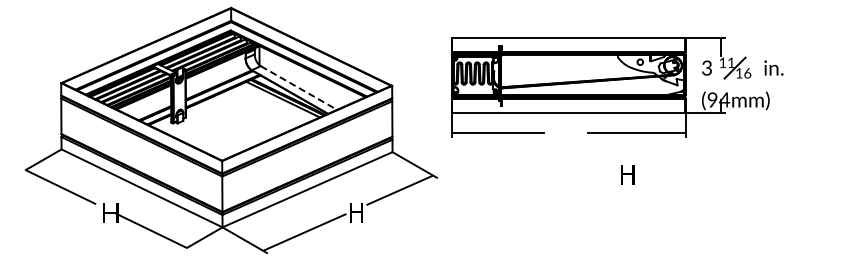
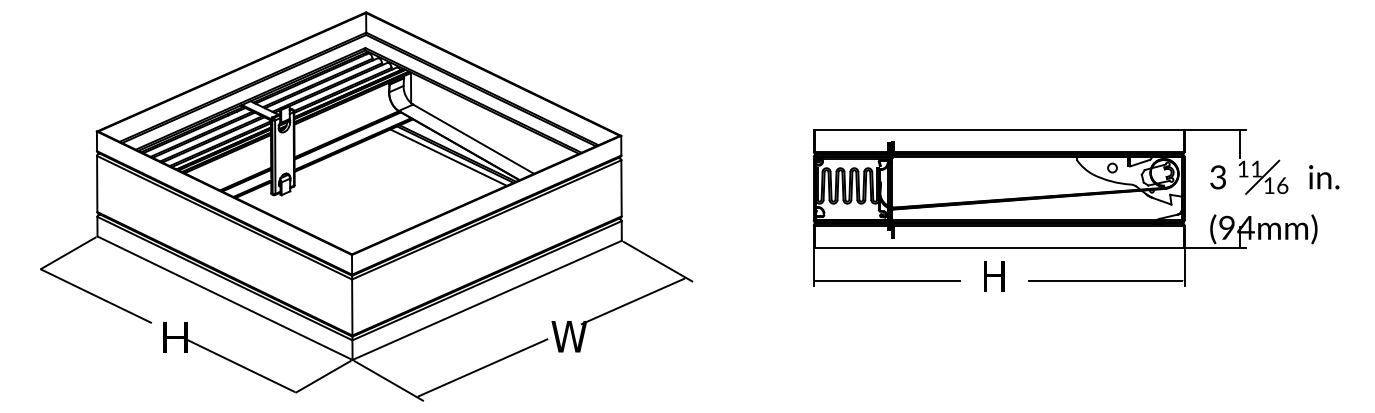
part: (616, 87) -> (1074, 208), moved
line: (298, 88) -> (472, 139), dashed -> solid
text: (359, 212) -> (569, 336), H -> W

